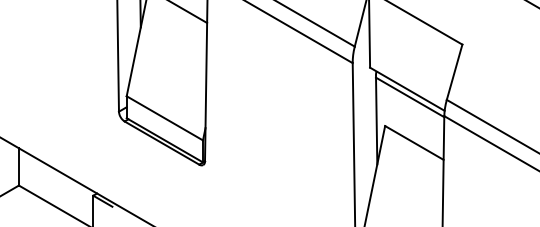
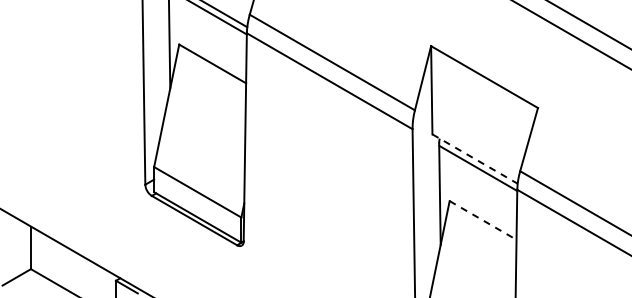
line: (407, 89) -> (475, 159), solid -> dashed
line: (414, 143) -> (483, 220), solid -> dashed

